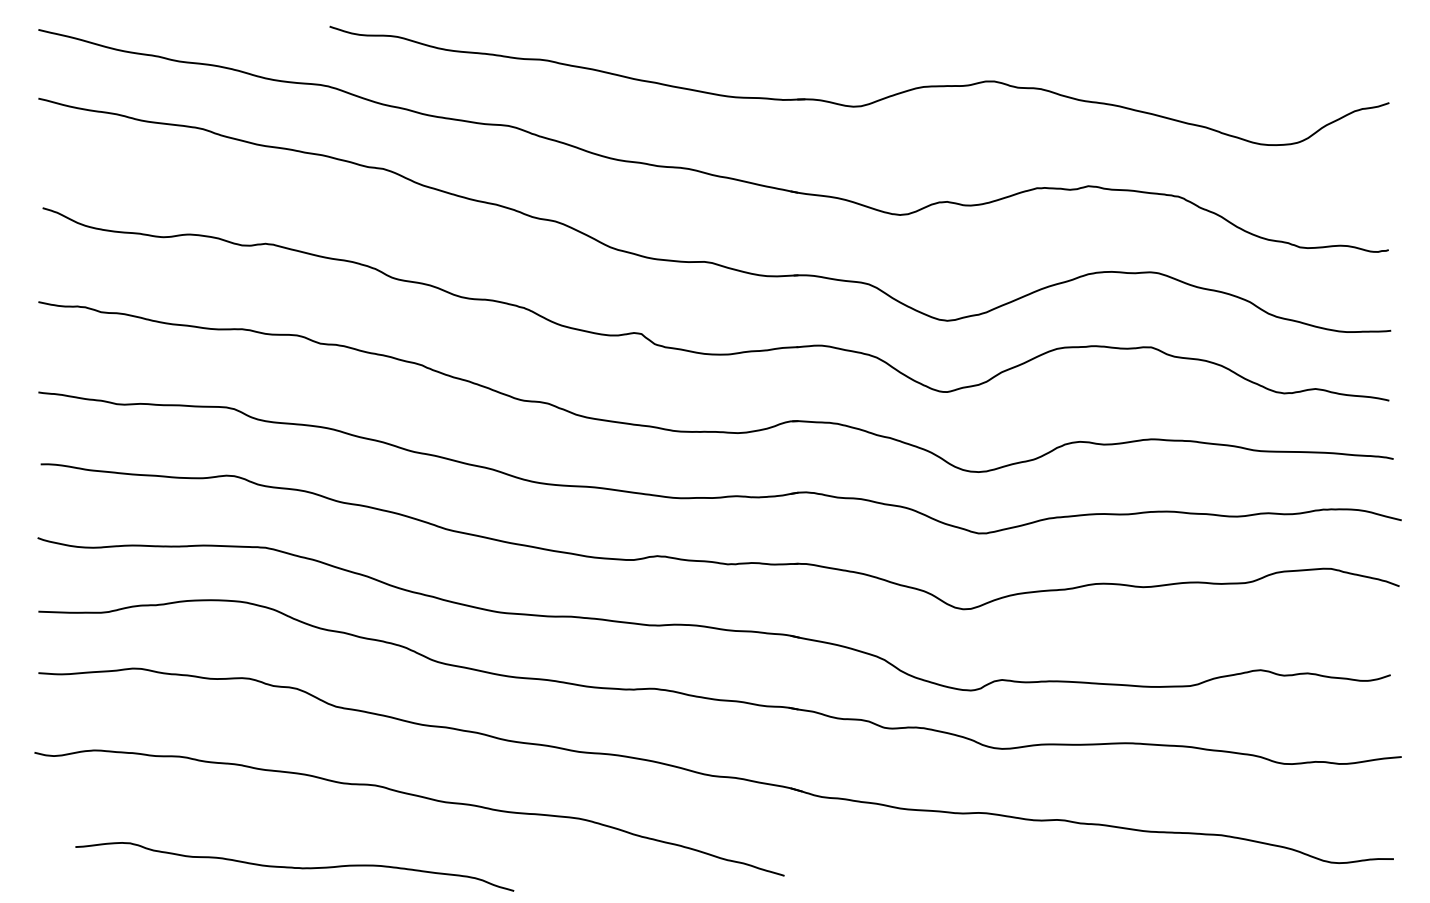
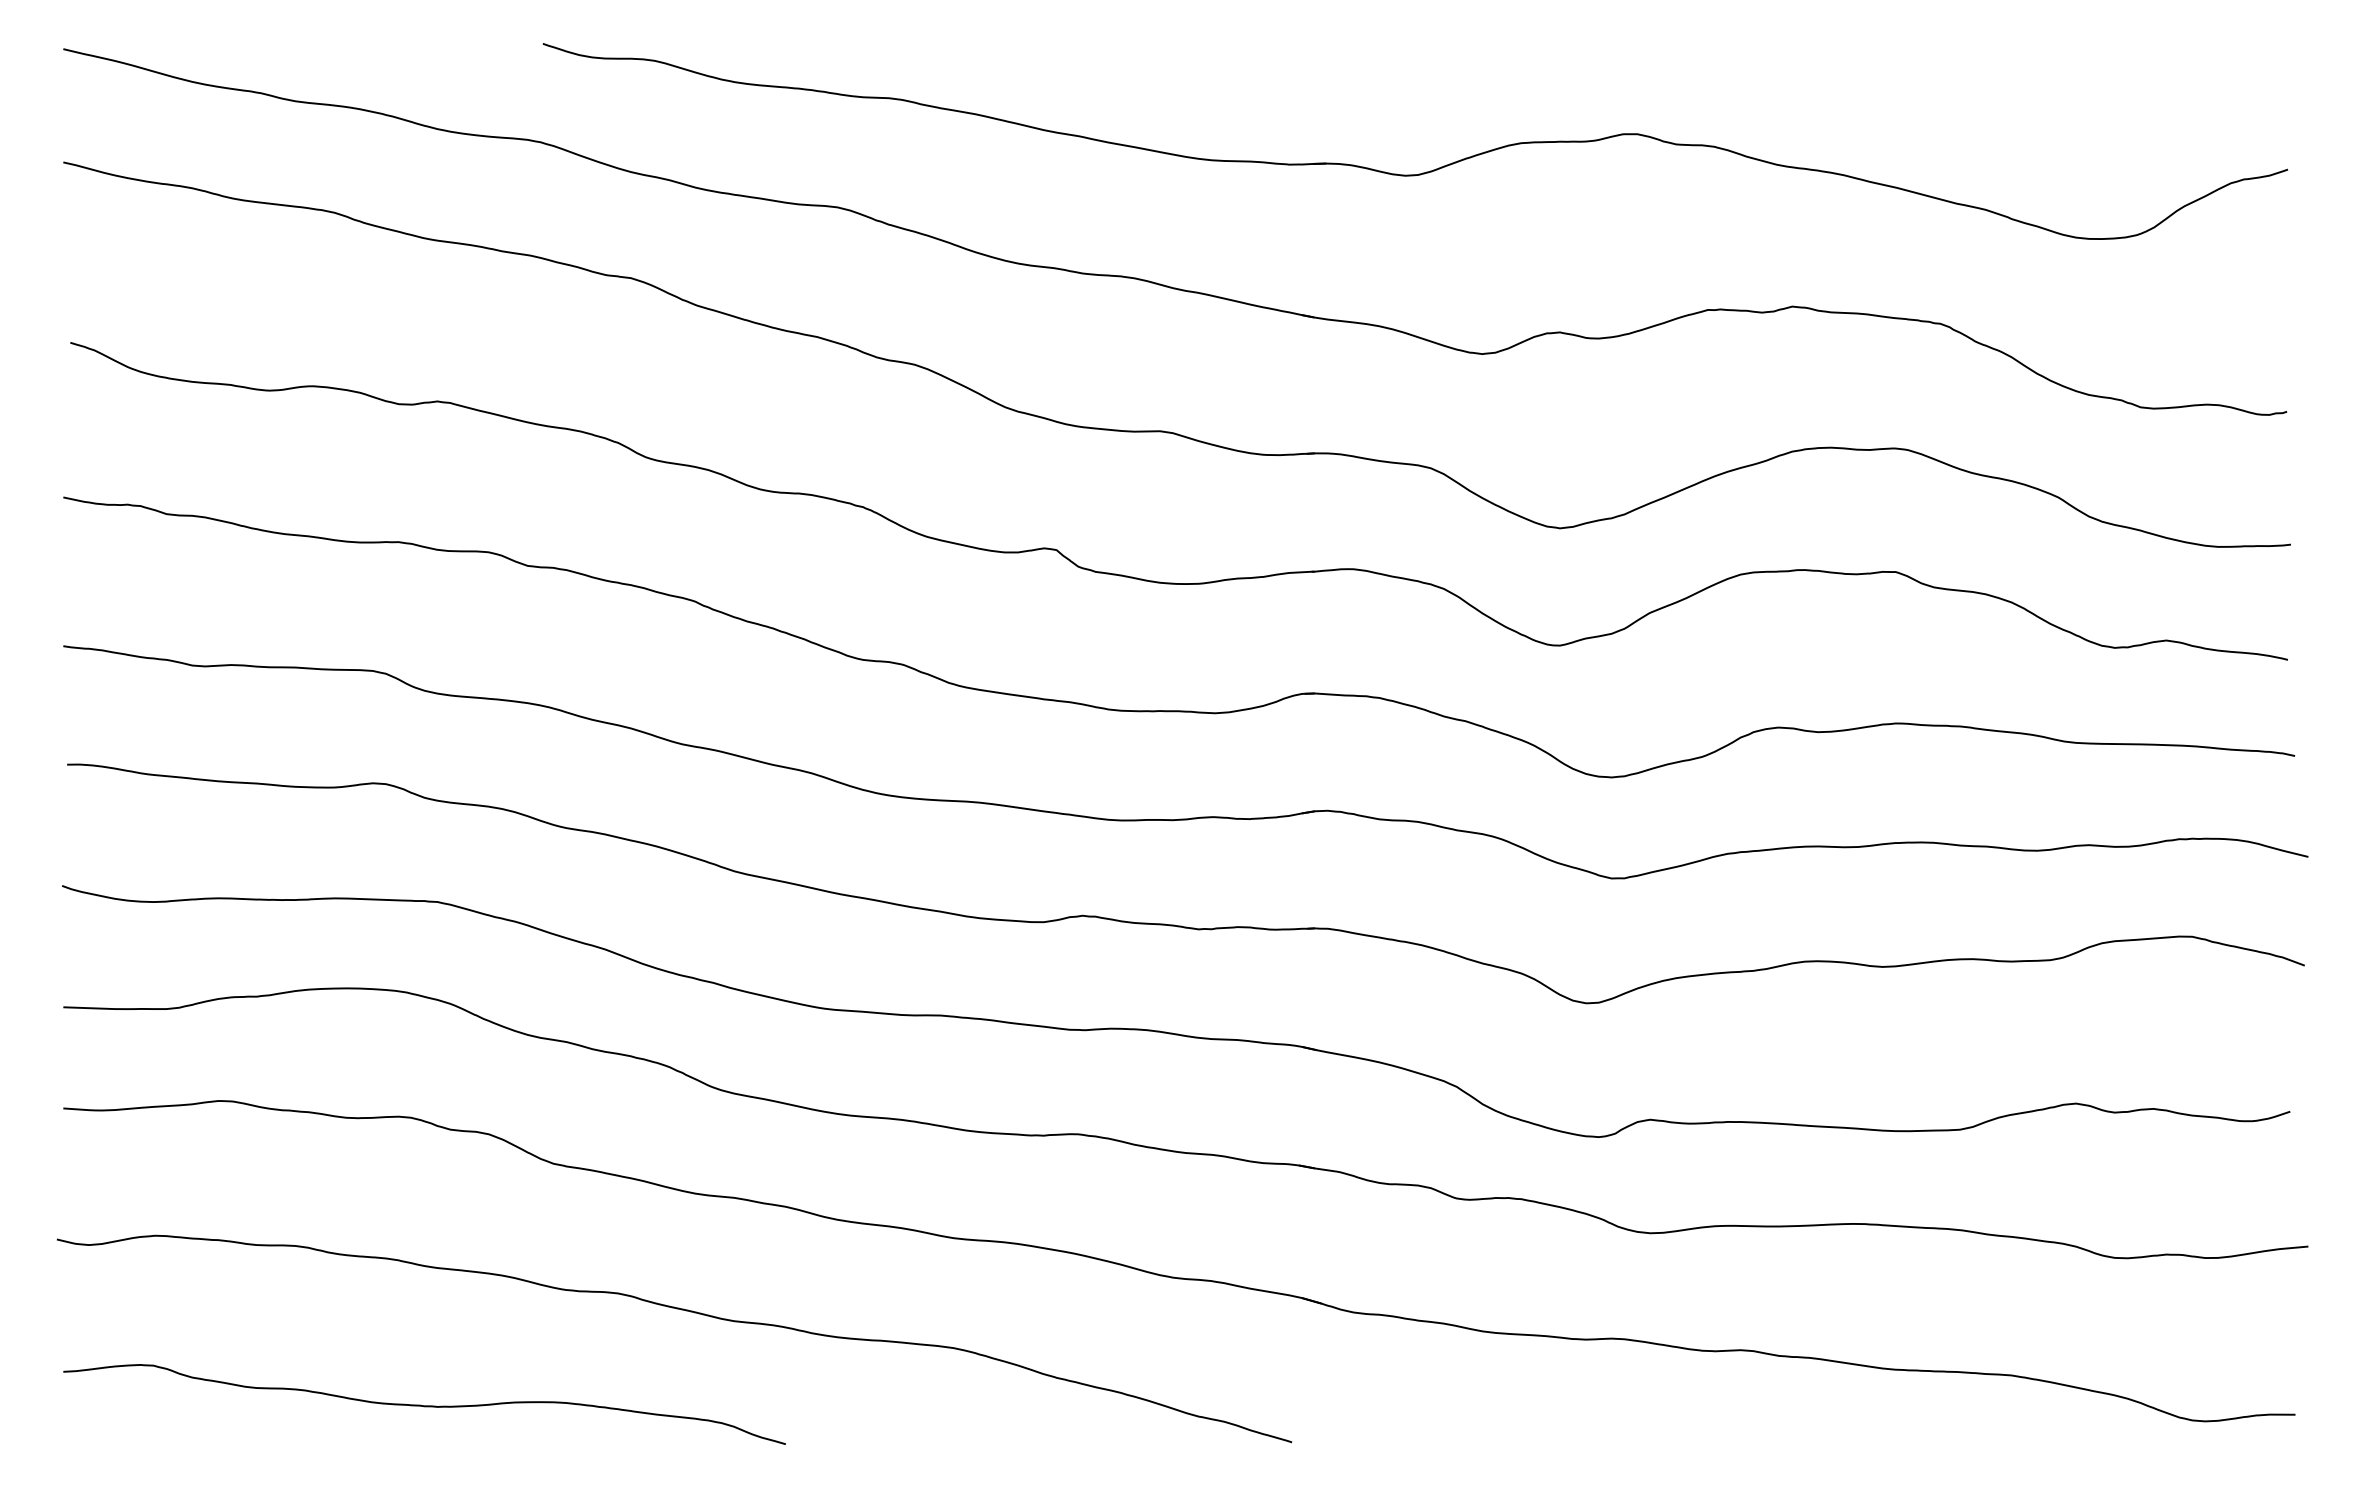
curve: (293, 866) -> (422, 1403), moved

